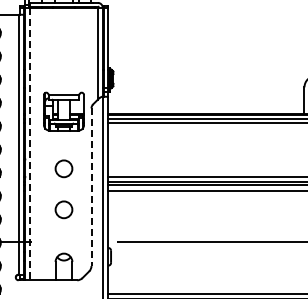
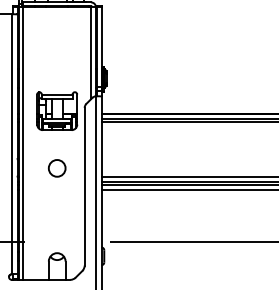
line: (29, 144) -> (22, 144), dashed -> solid
line: (91, 187) -> (84, 187), dashed -> solid
circle: (63, 209) -> (56, 209), removed

